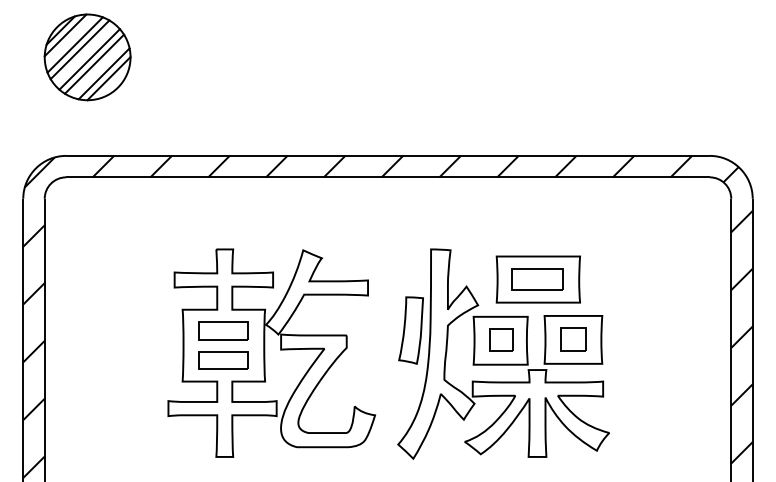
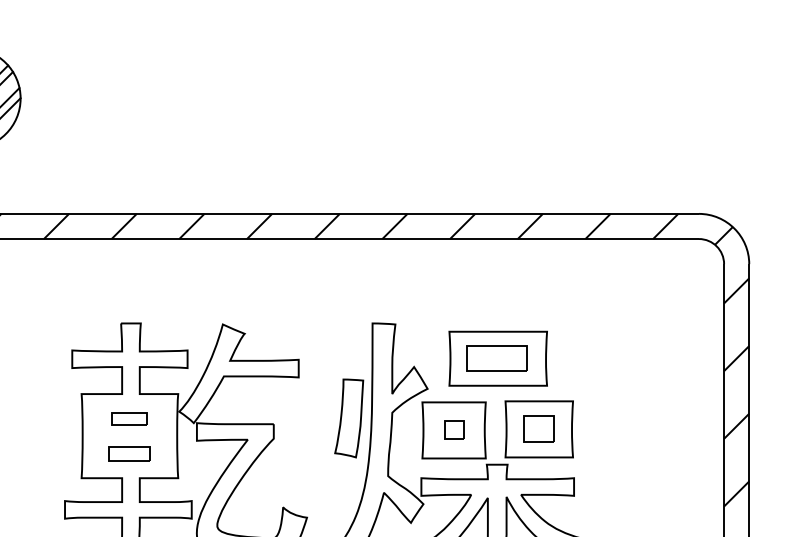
part: (223, 330) -> (129, 418), size x0.6
part: (501, 339) -> (455, 428), size x0.7
part: (223, 360) -> (129, 453), size x0.7

